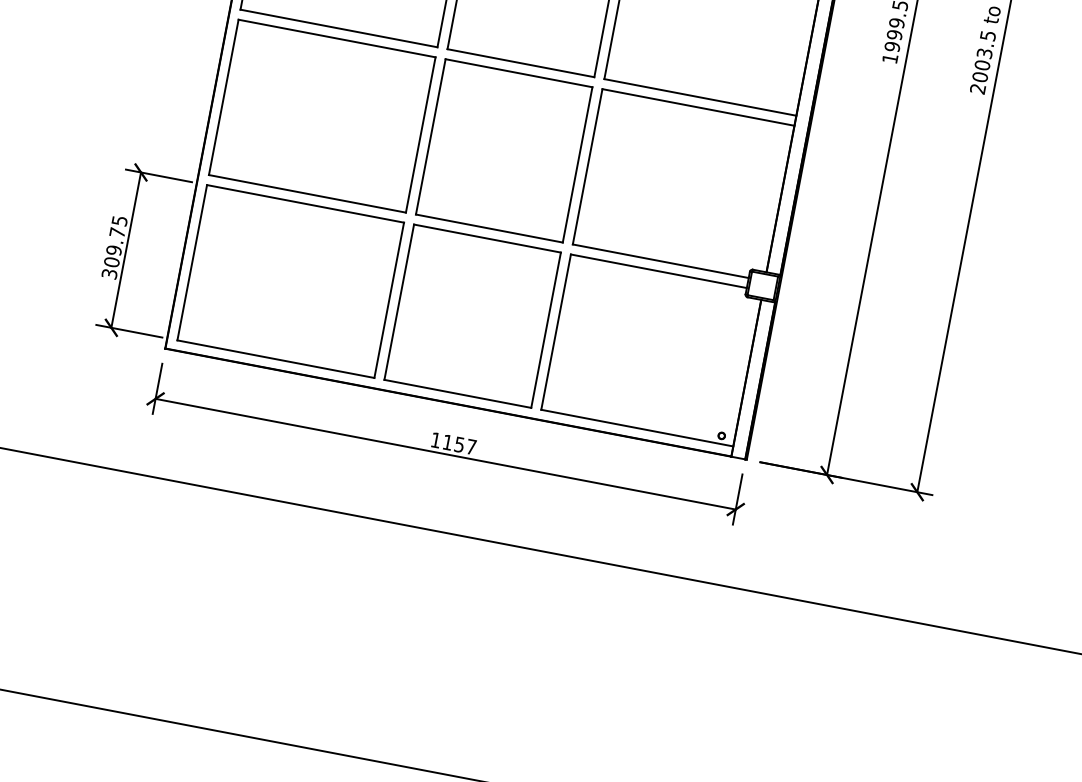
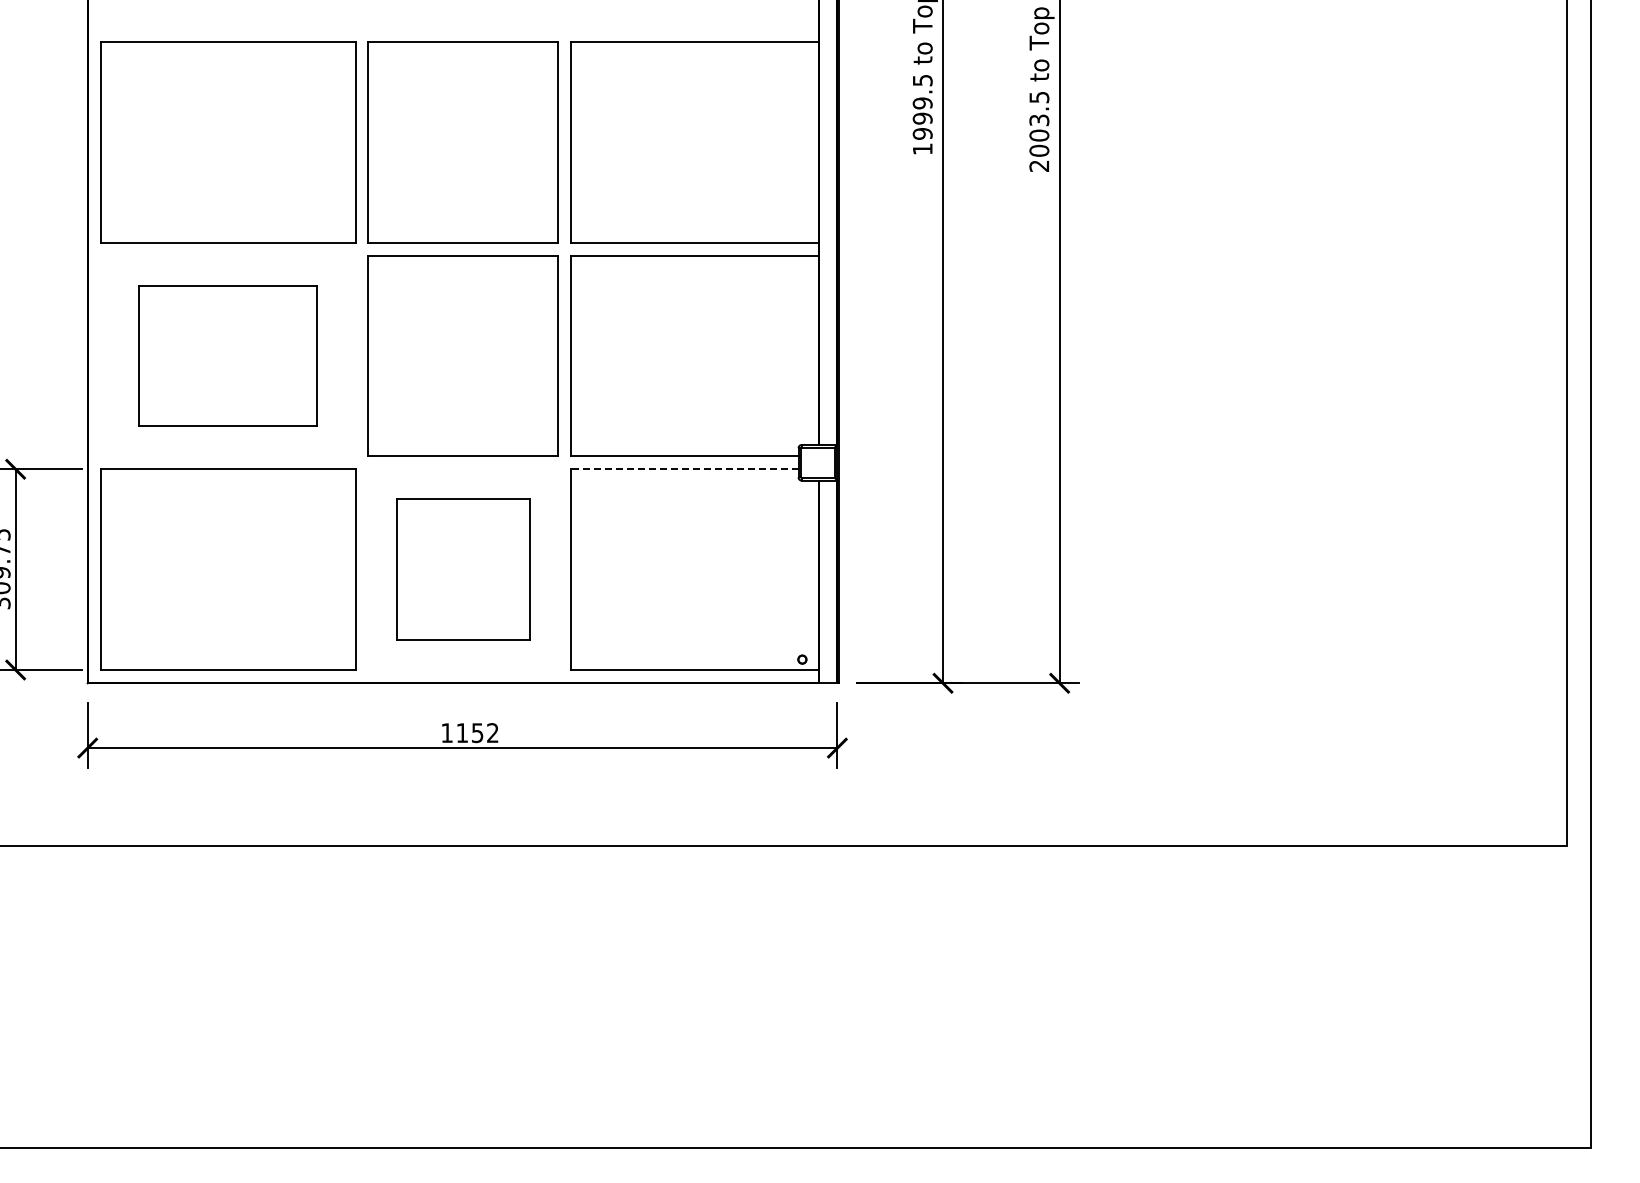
part: (322, 115) -> (228, 355), size x0.7
line: (658, 271) -> (684, 469), solid -> dashed
part: (472, 315) -> (462, 569), size x0.7
text: (471, 446) -> (492, 732), 1157 -> 1152

